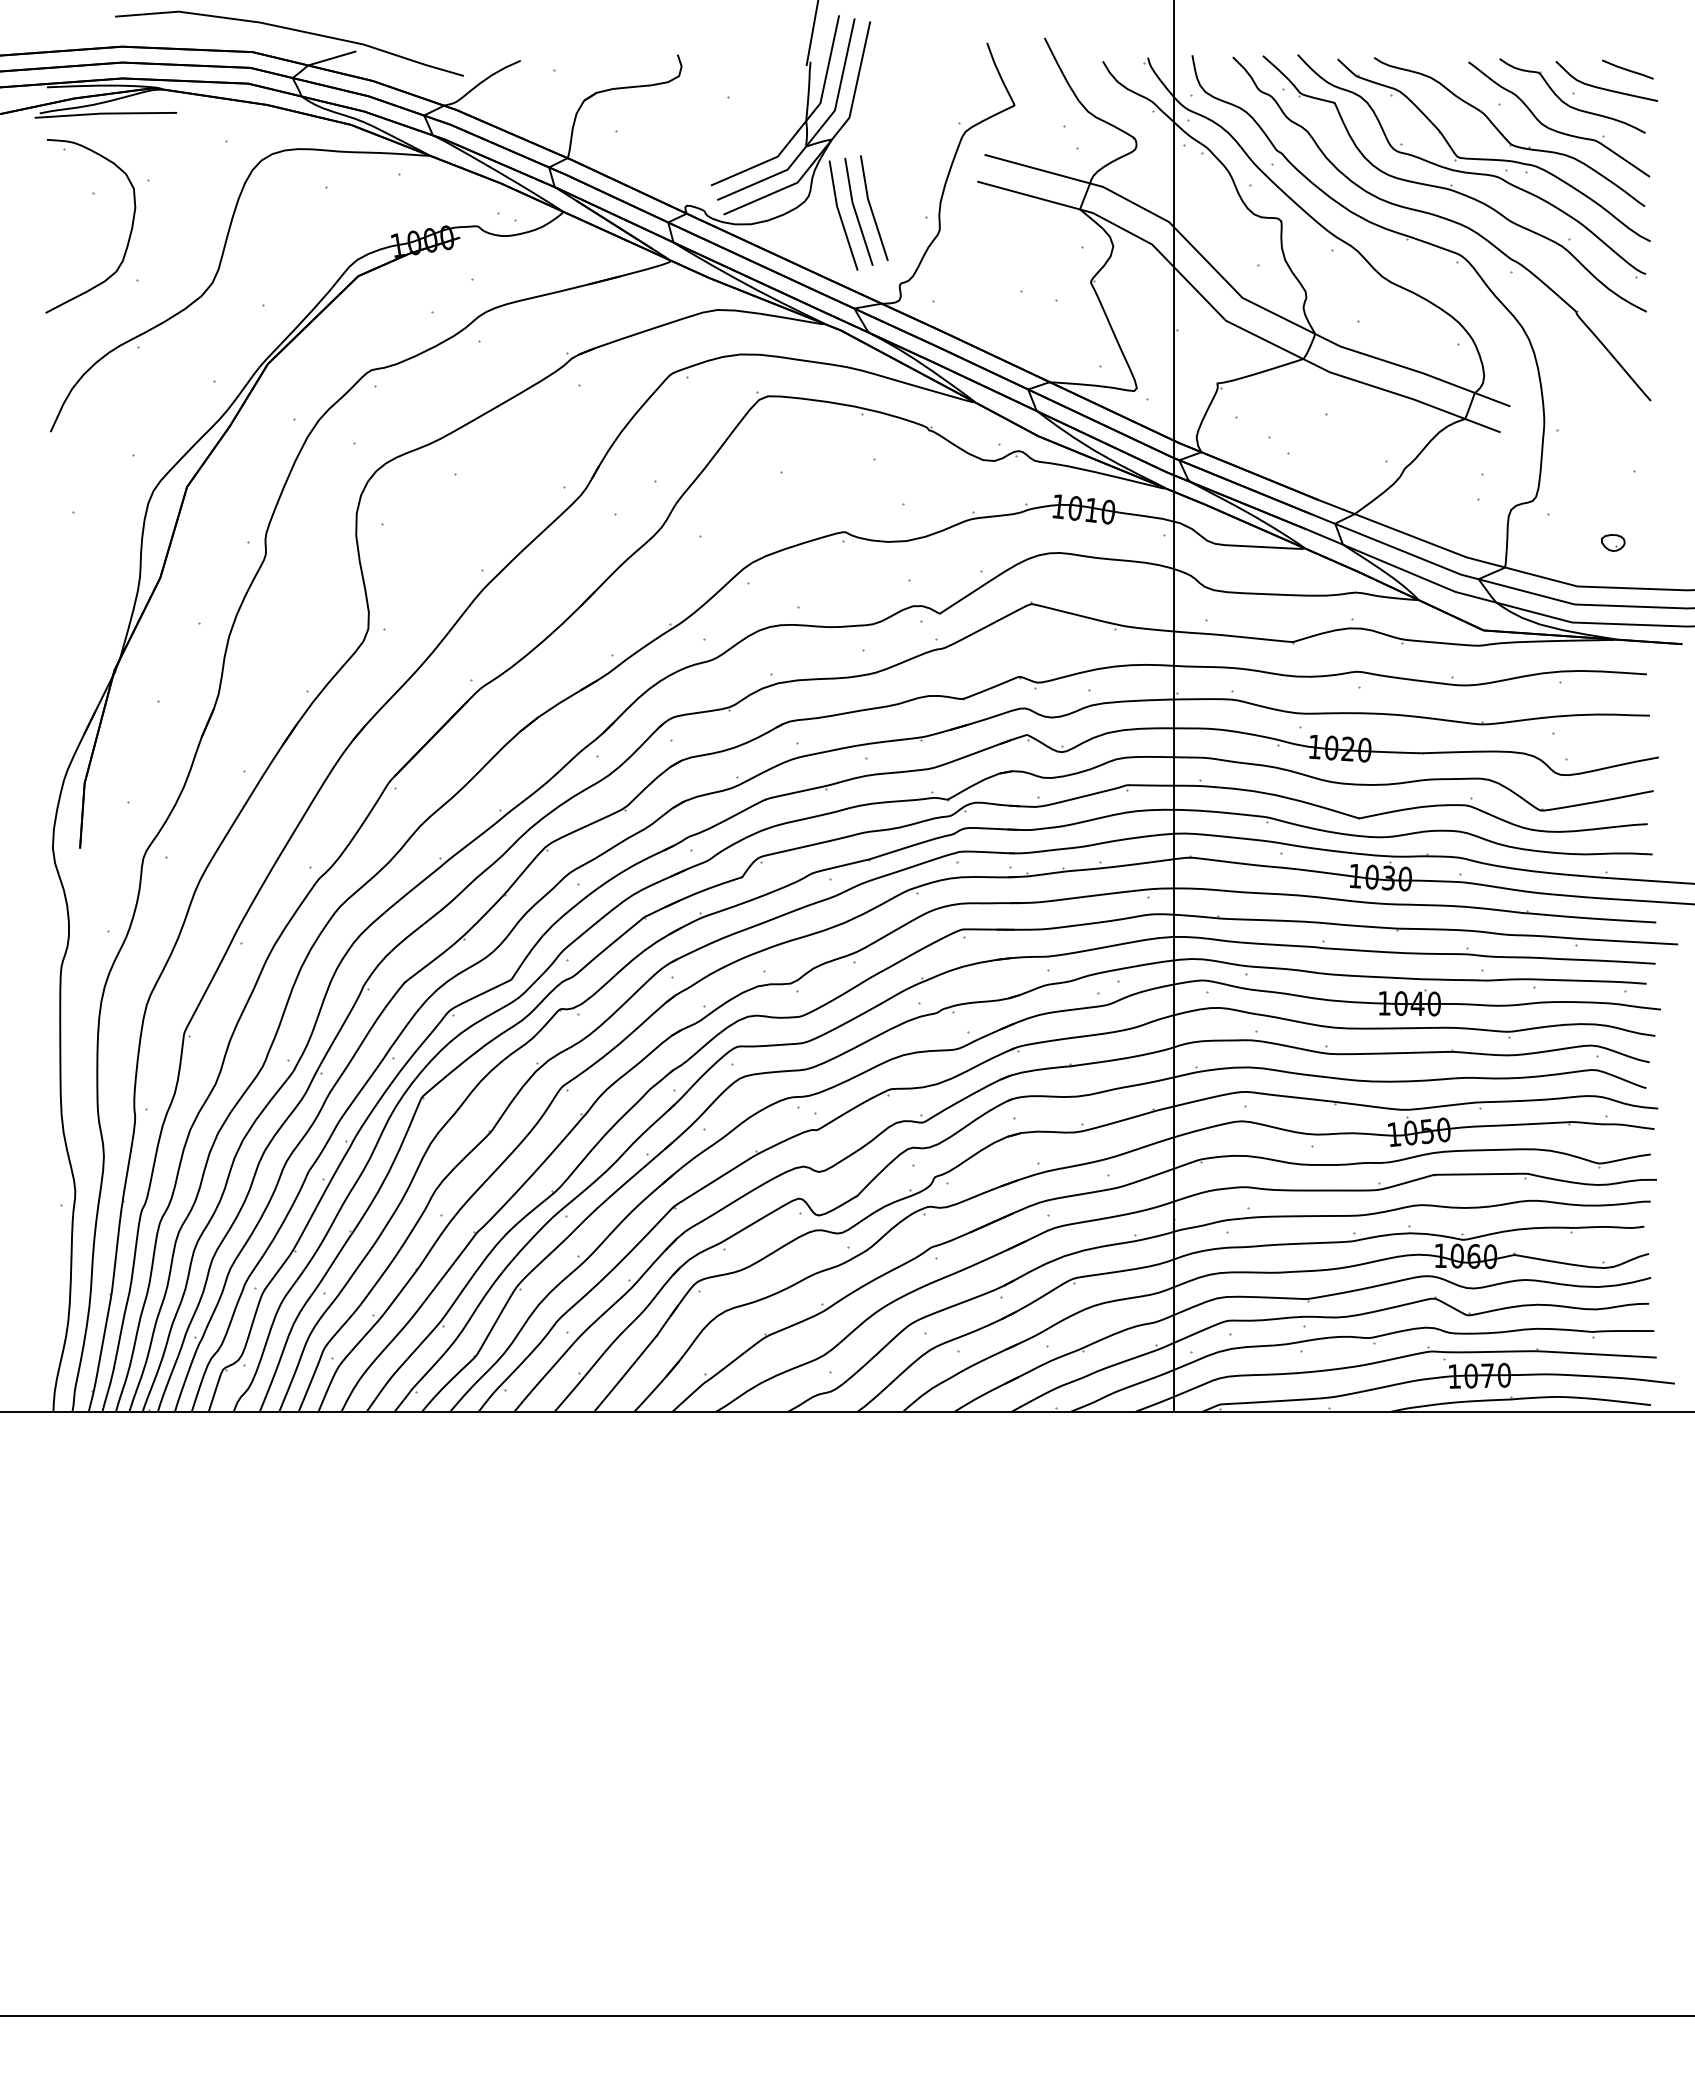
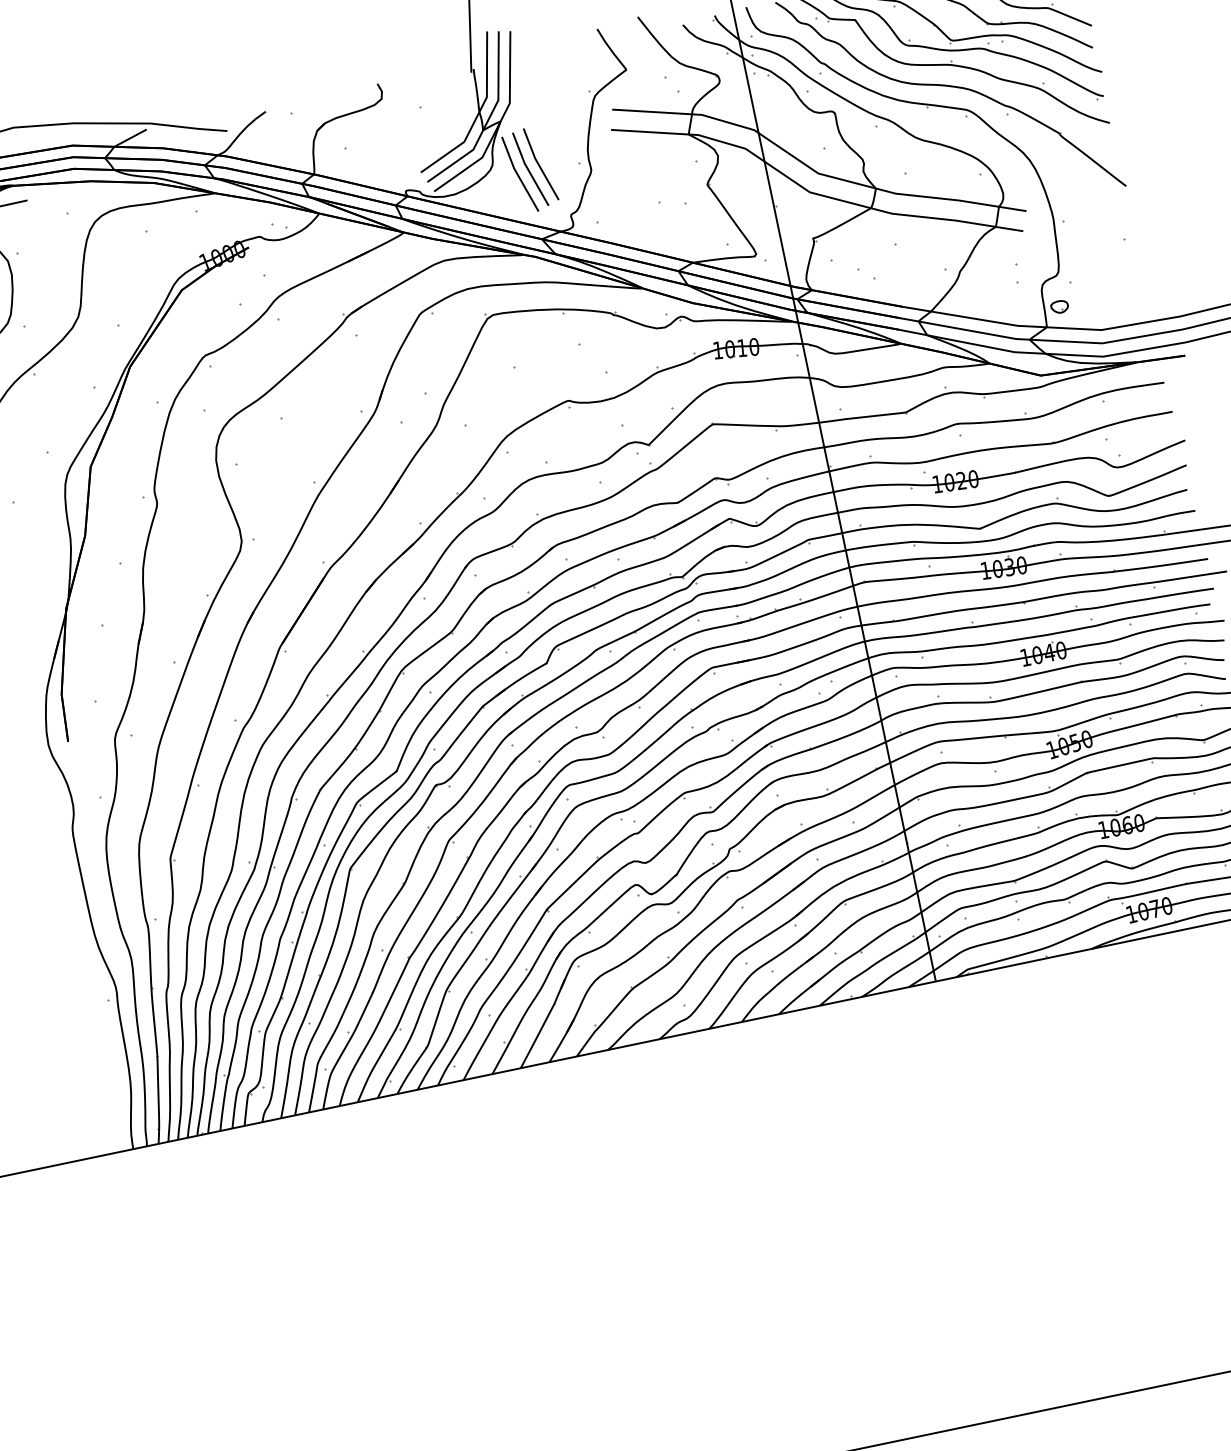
part: (1613, 542) -> (1059, 306), moved

